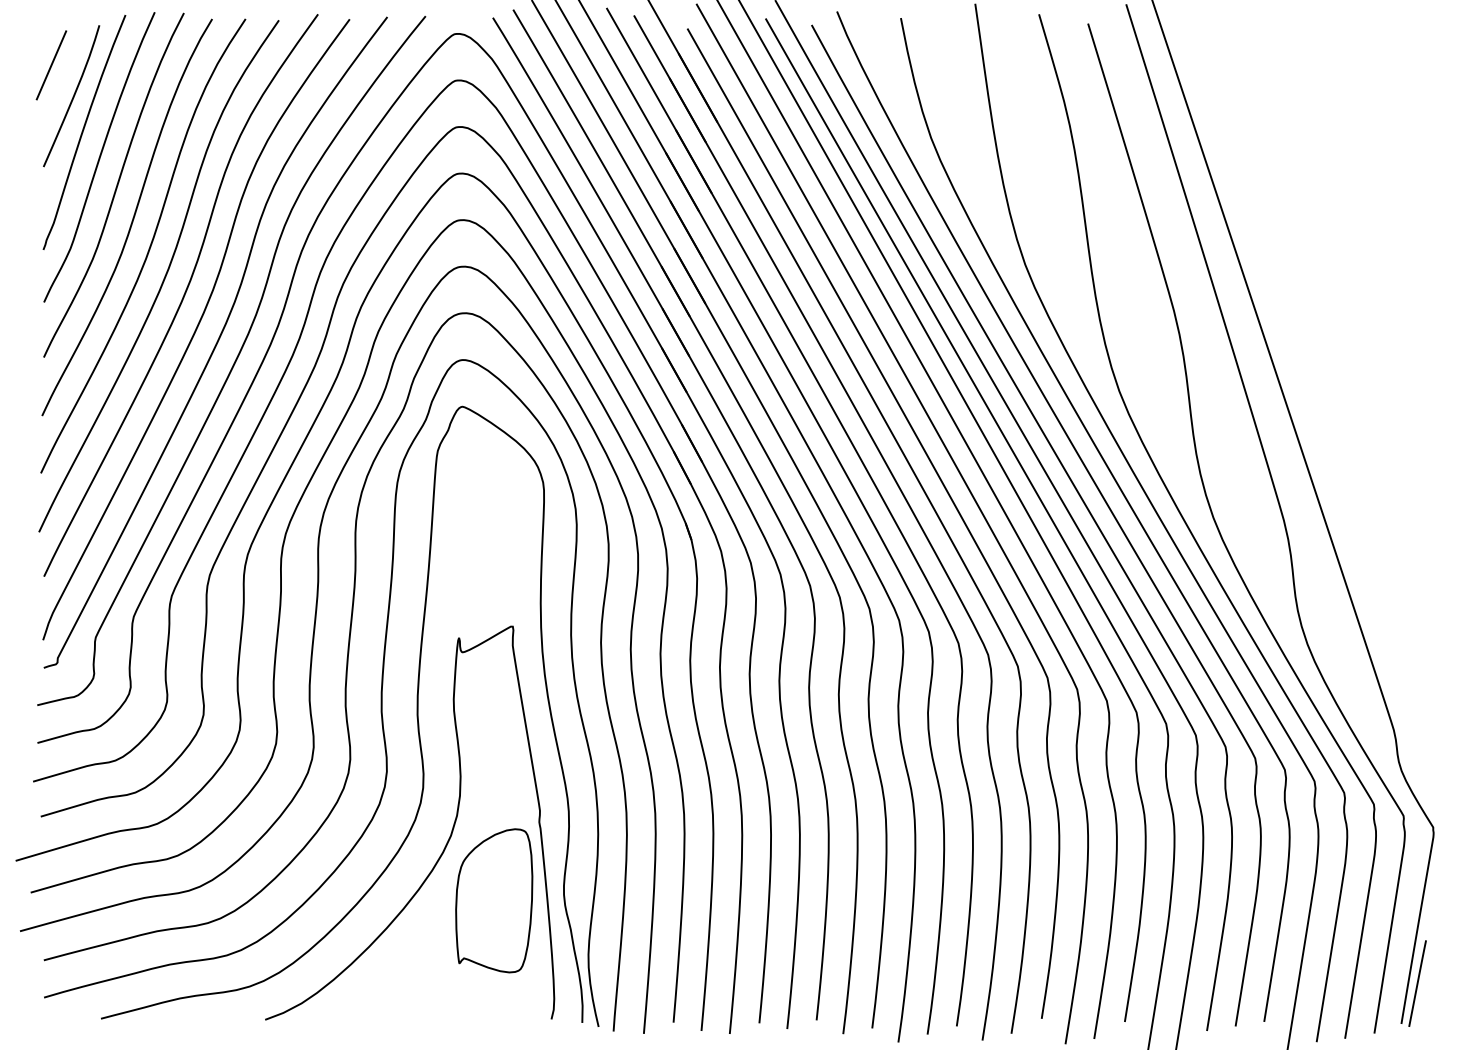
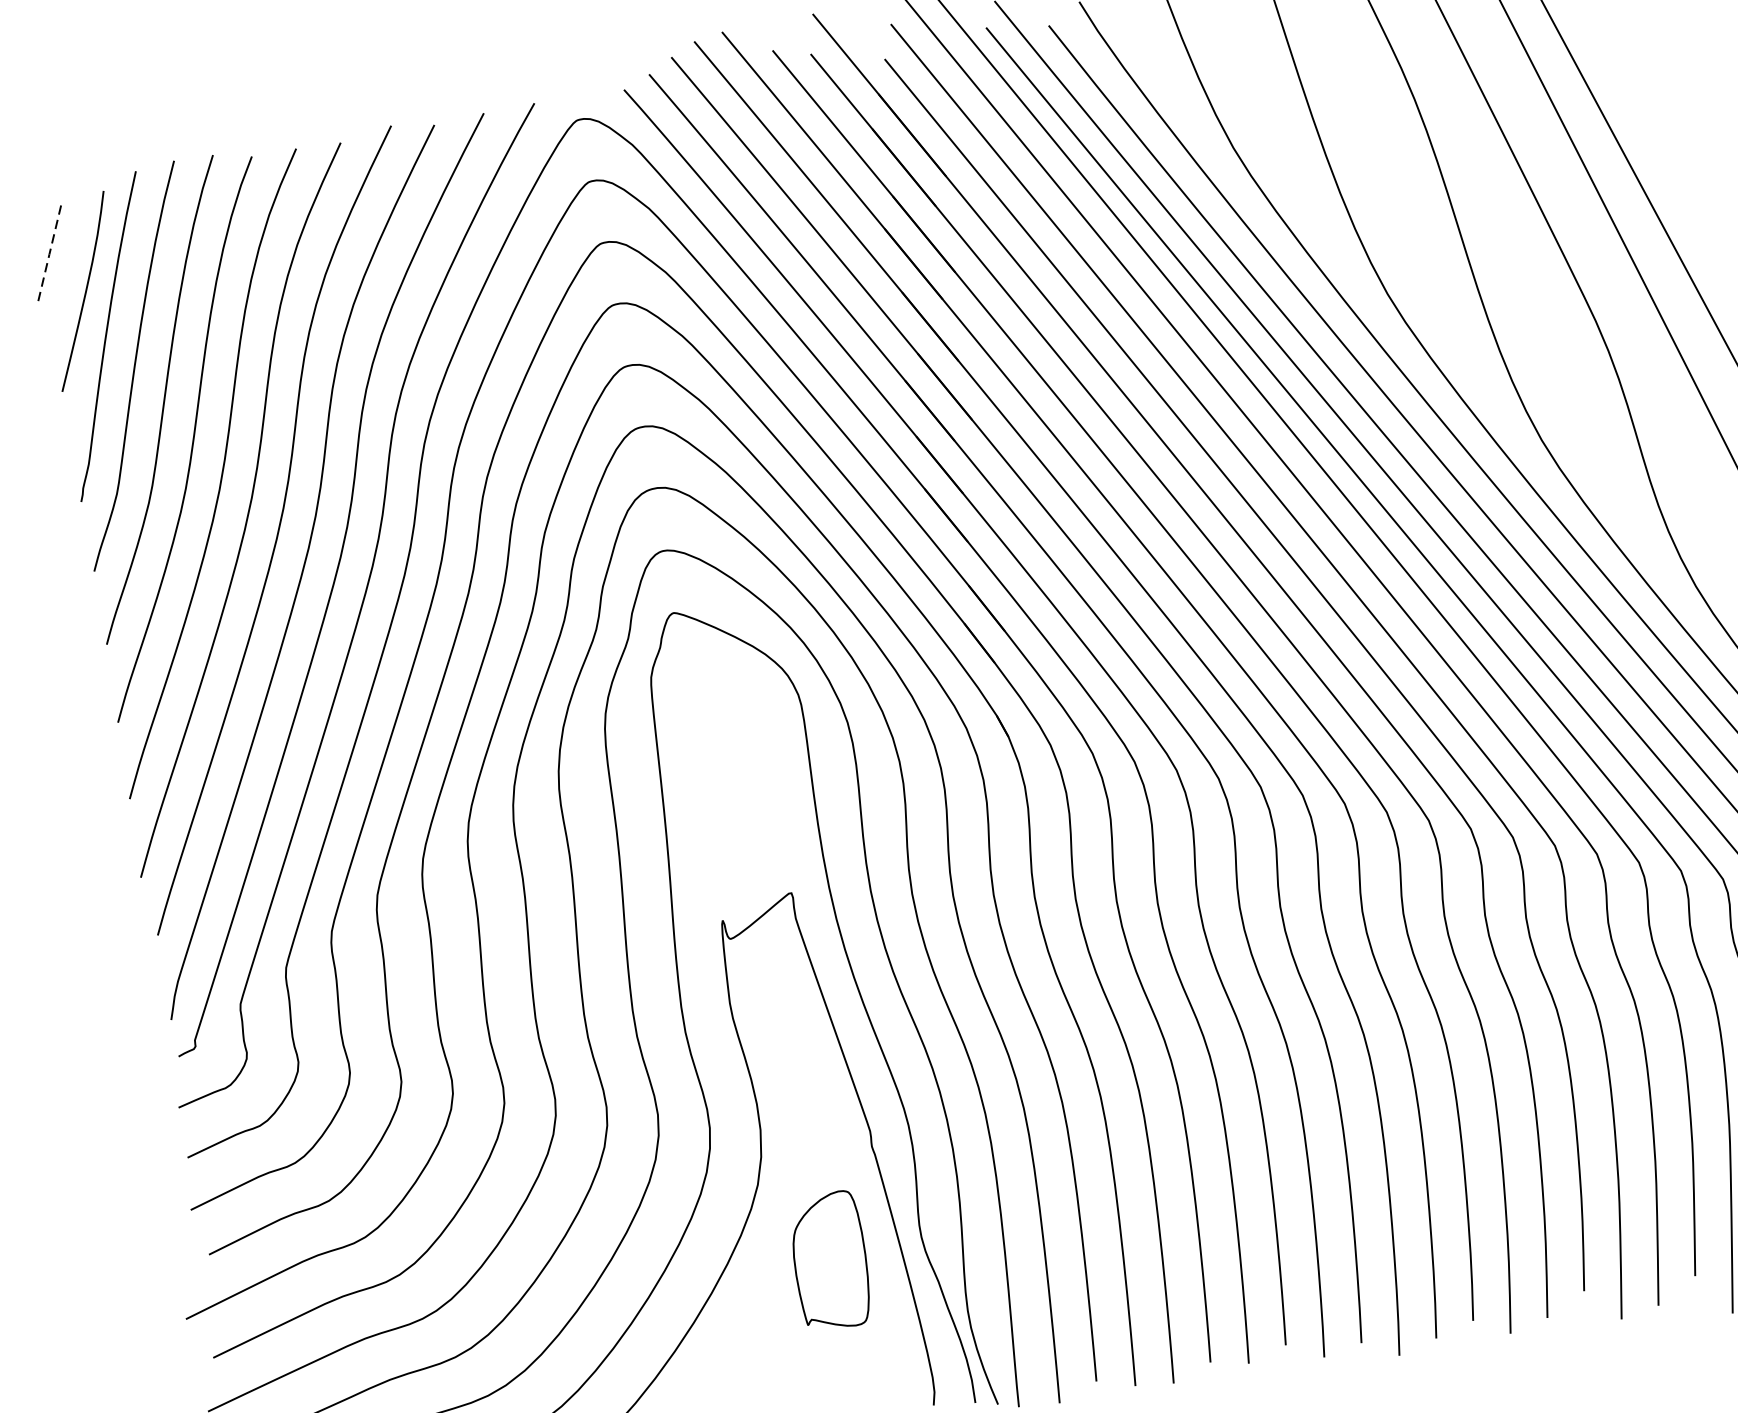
line: (51, 64) -> (49, 254), solid -> dashed
part: (494, 900) -> (830, 1260), size x0.7

